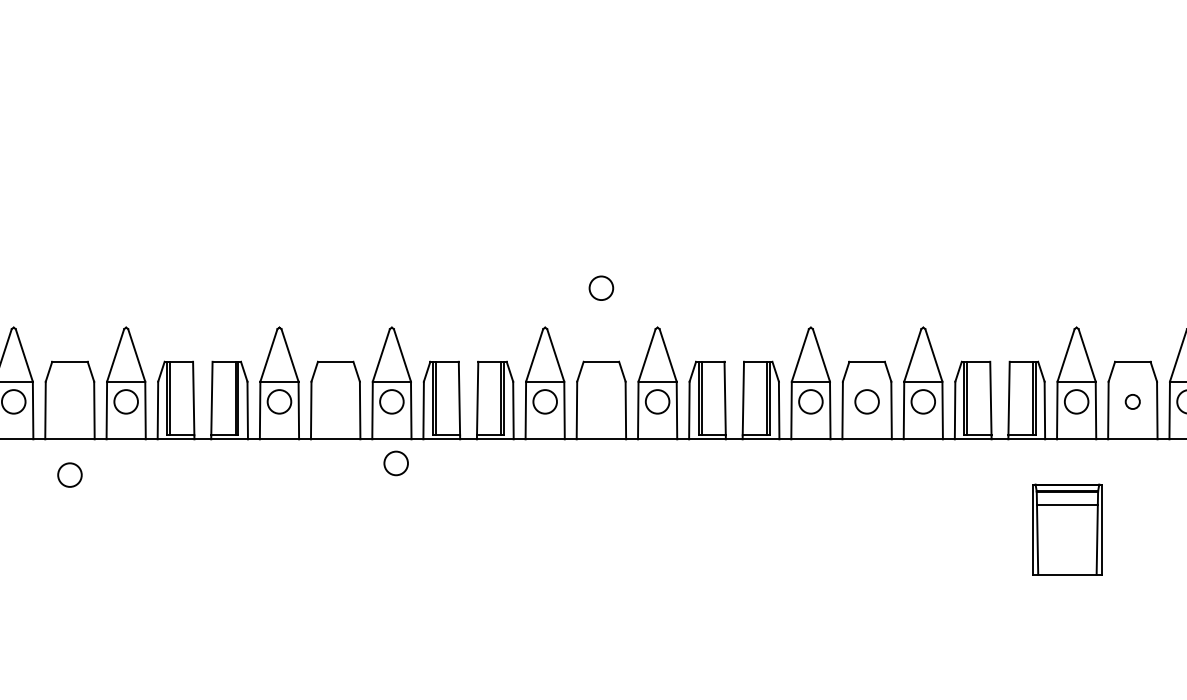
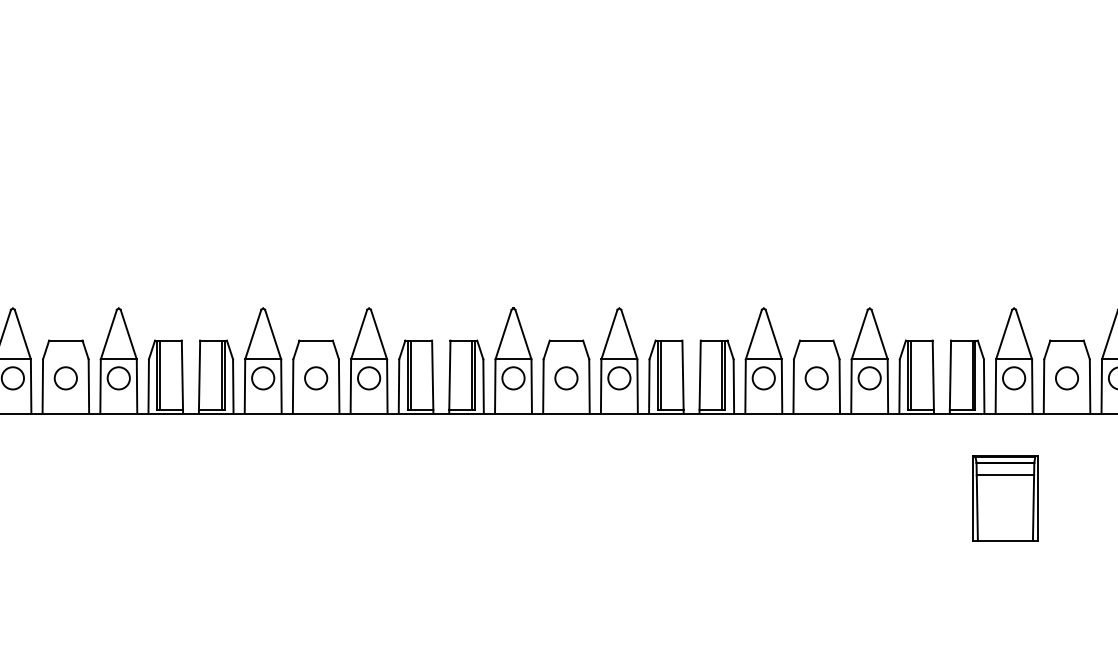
circle: (601, 288) -> (566, 378), moved
circle: (1132, 402) -> (1066, 378), size x1.67
circle: (396, 463) -> (316, 378), moved
circle: (69, 475) -> (65, 378), moved

